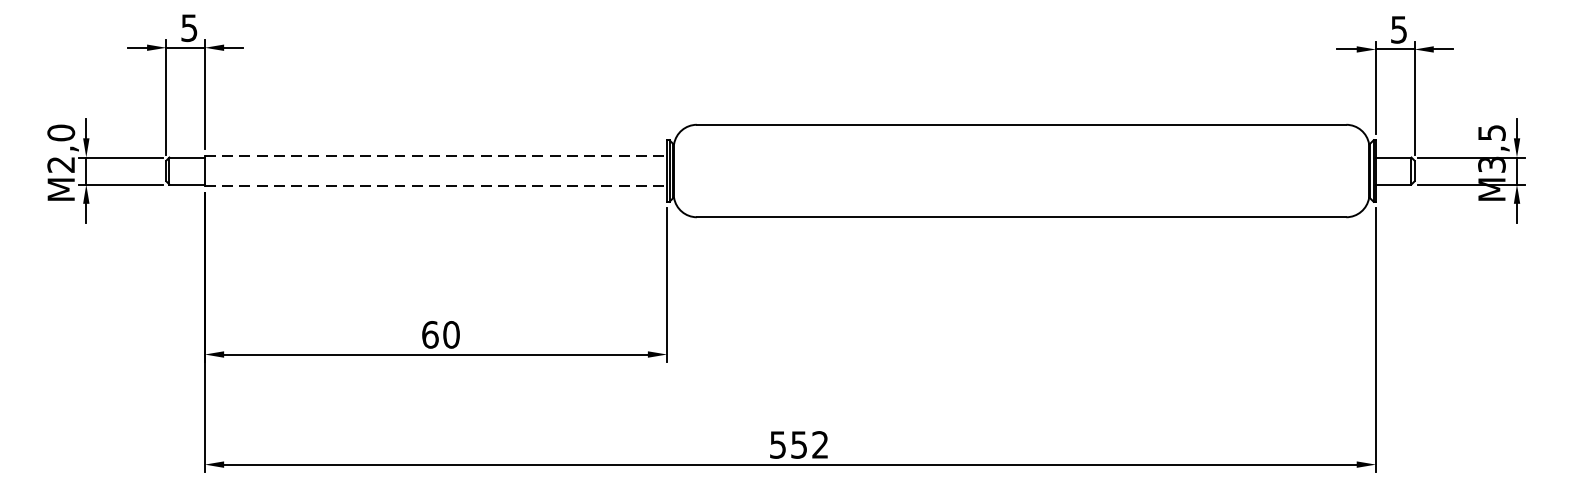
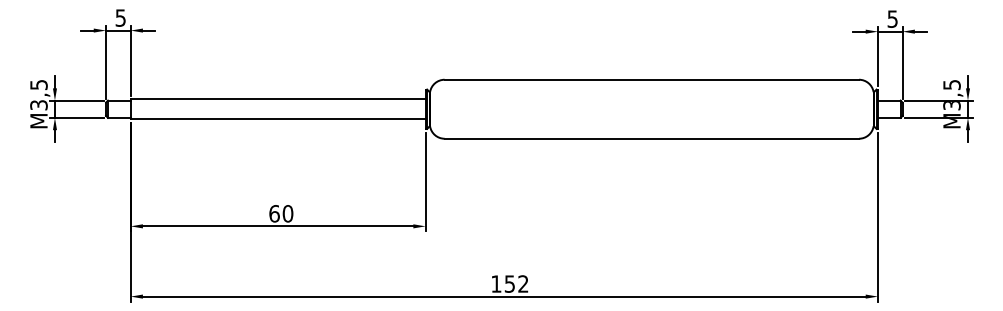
text: (60, 147) -> (38, 94), 2,0 -> 3,5
line: (436, 155) -> (278, 99), dashed -> solid
line: (436, 187) -> (278, 119), dashed -> solid
text: (778, 444) -> (496, 283), 552 -> 152

